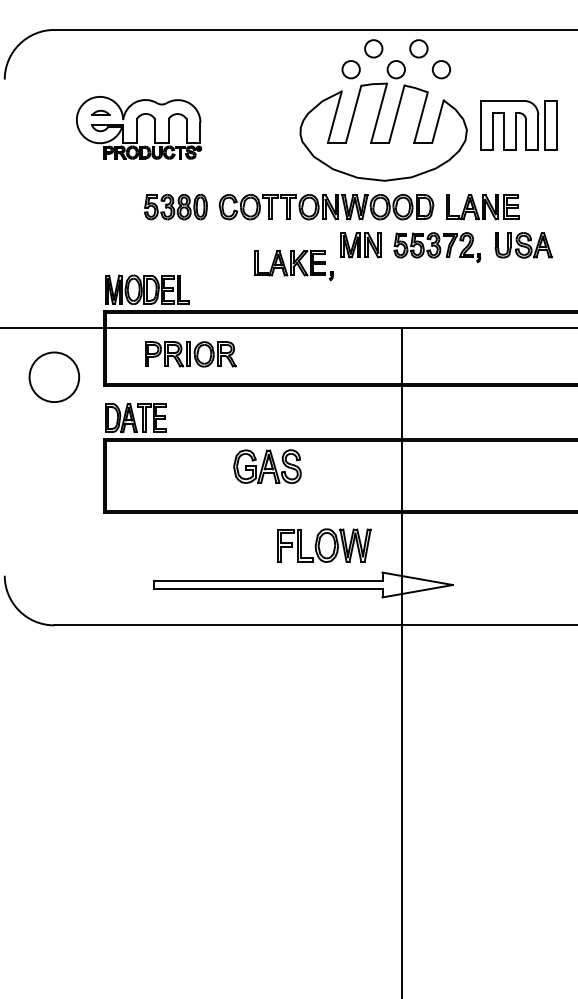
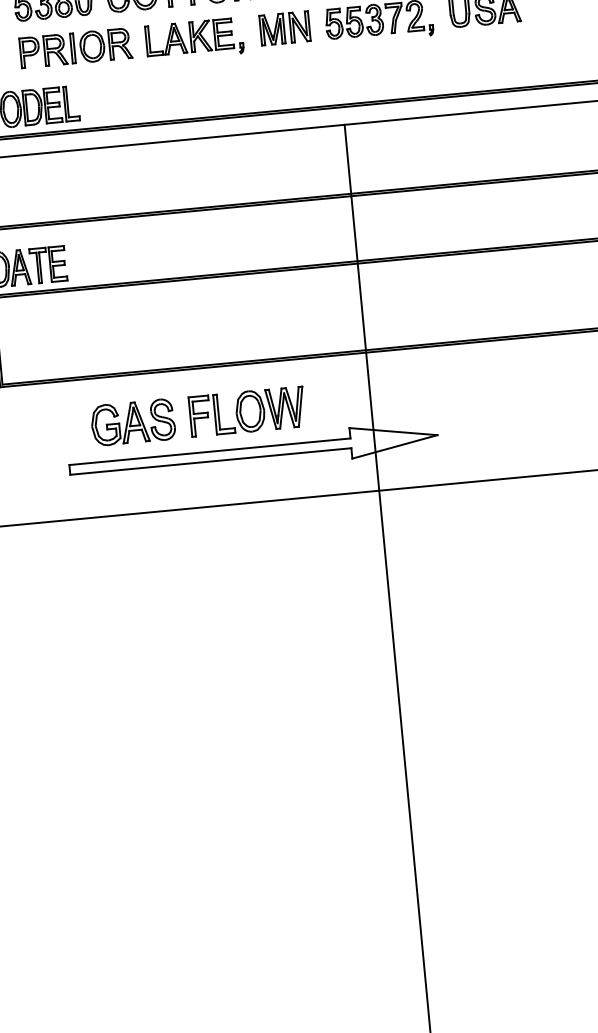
part: (293, 265) -> (193, 39), moved
part: (190, 354) -> (75, 48), moved
part: (267, 466) -> (133, 422), moved
part: (324, 545) -> (247, 411), moved

